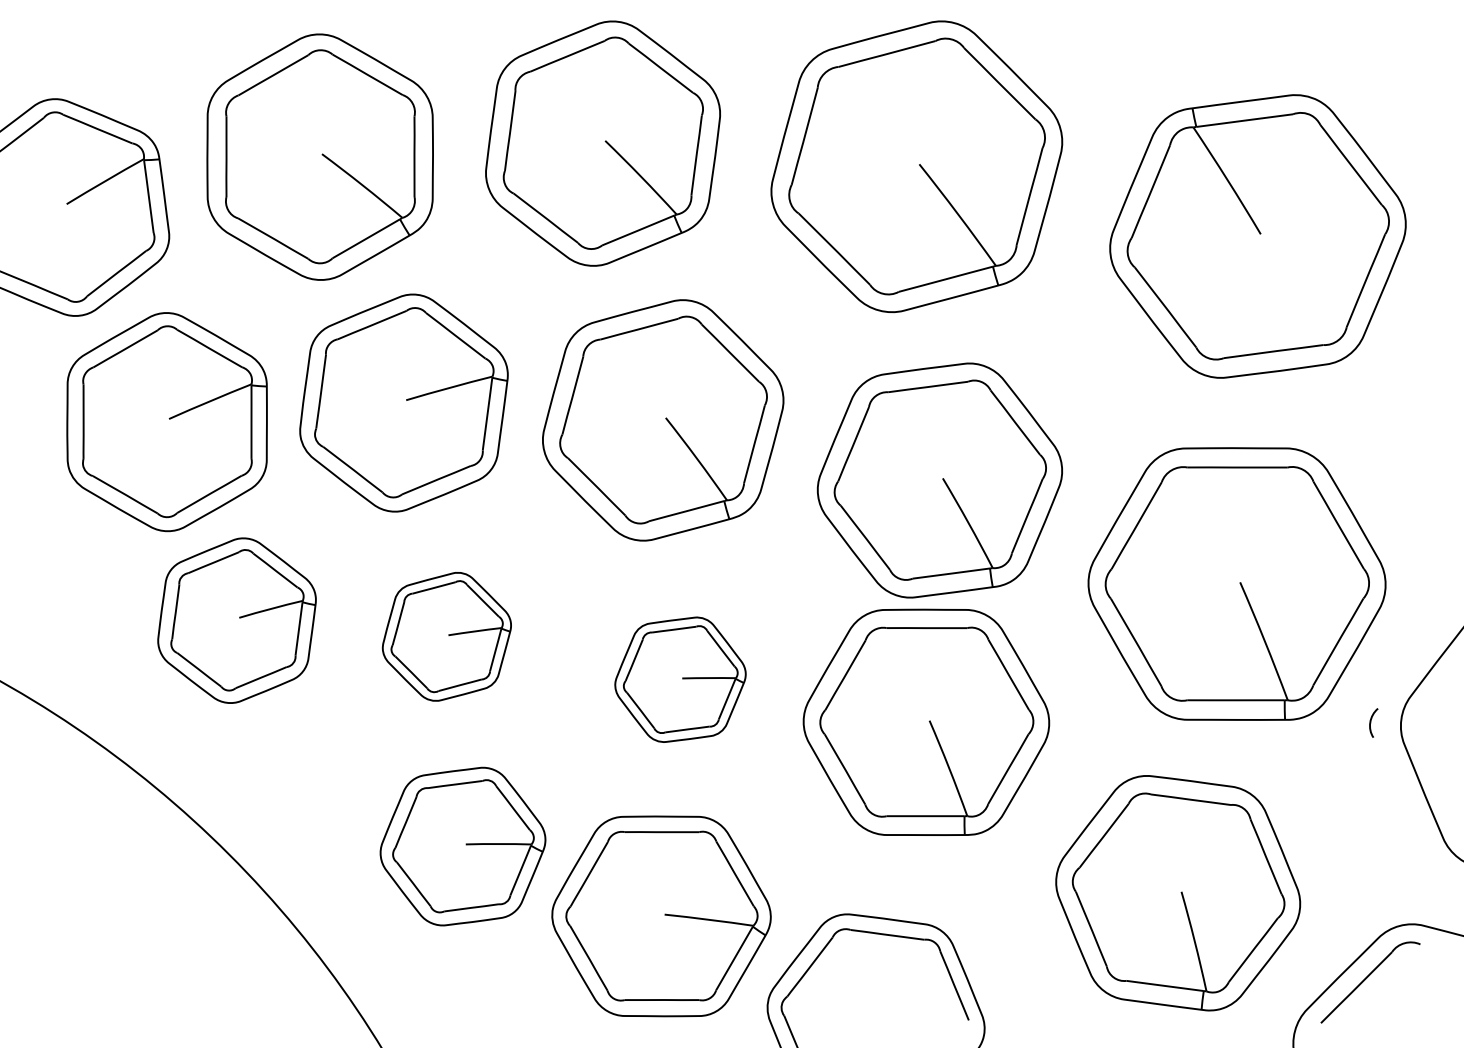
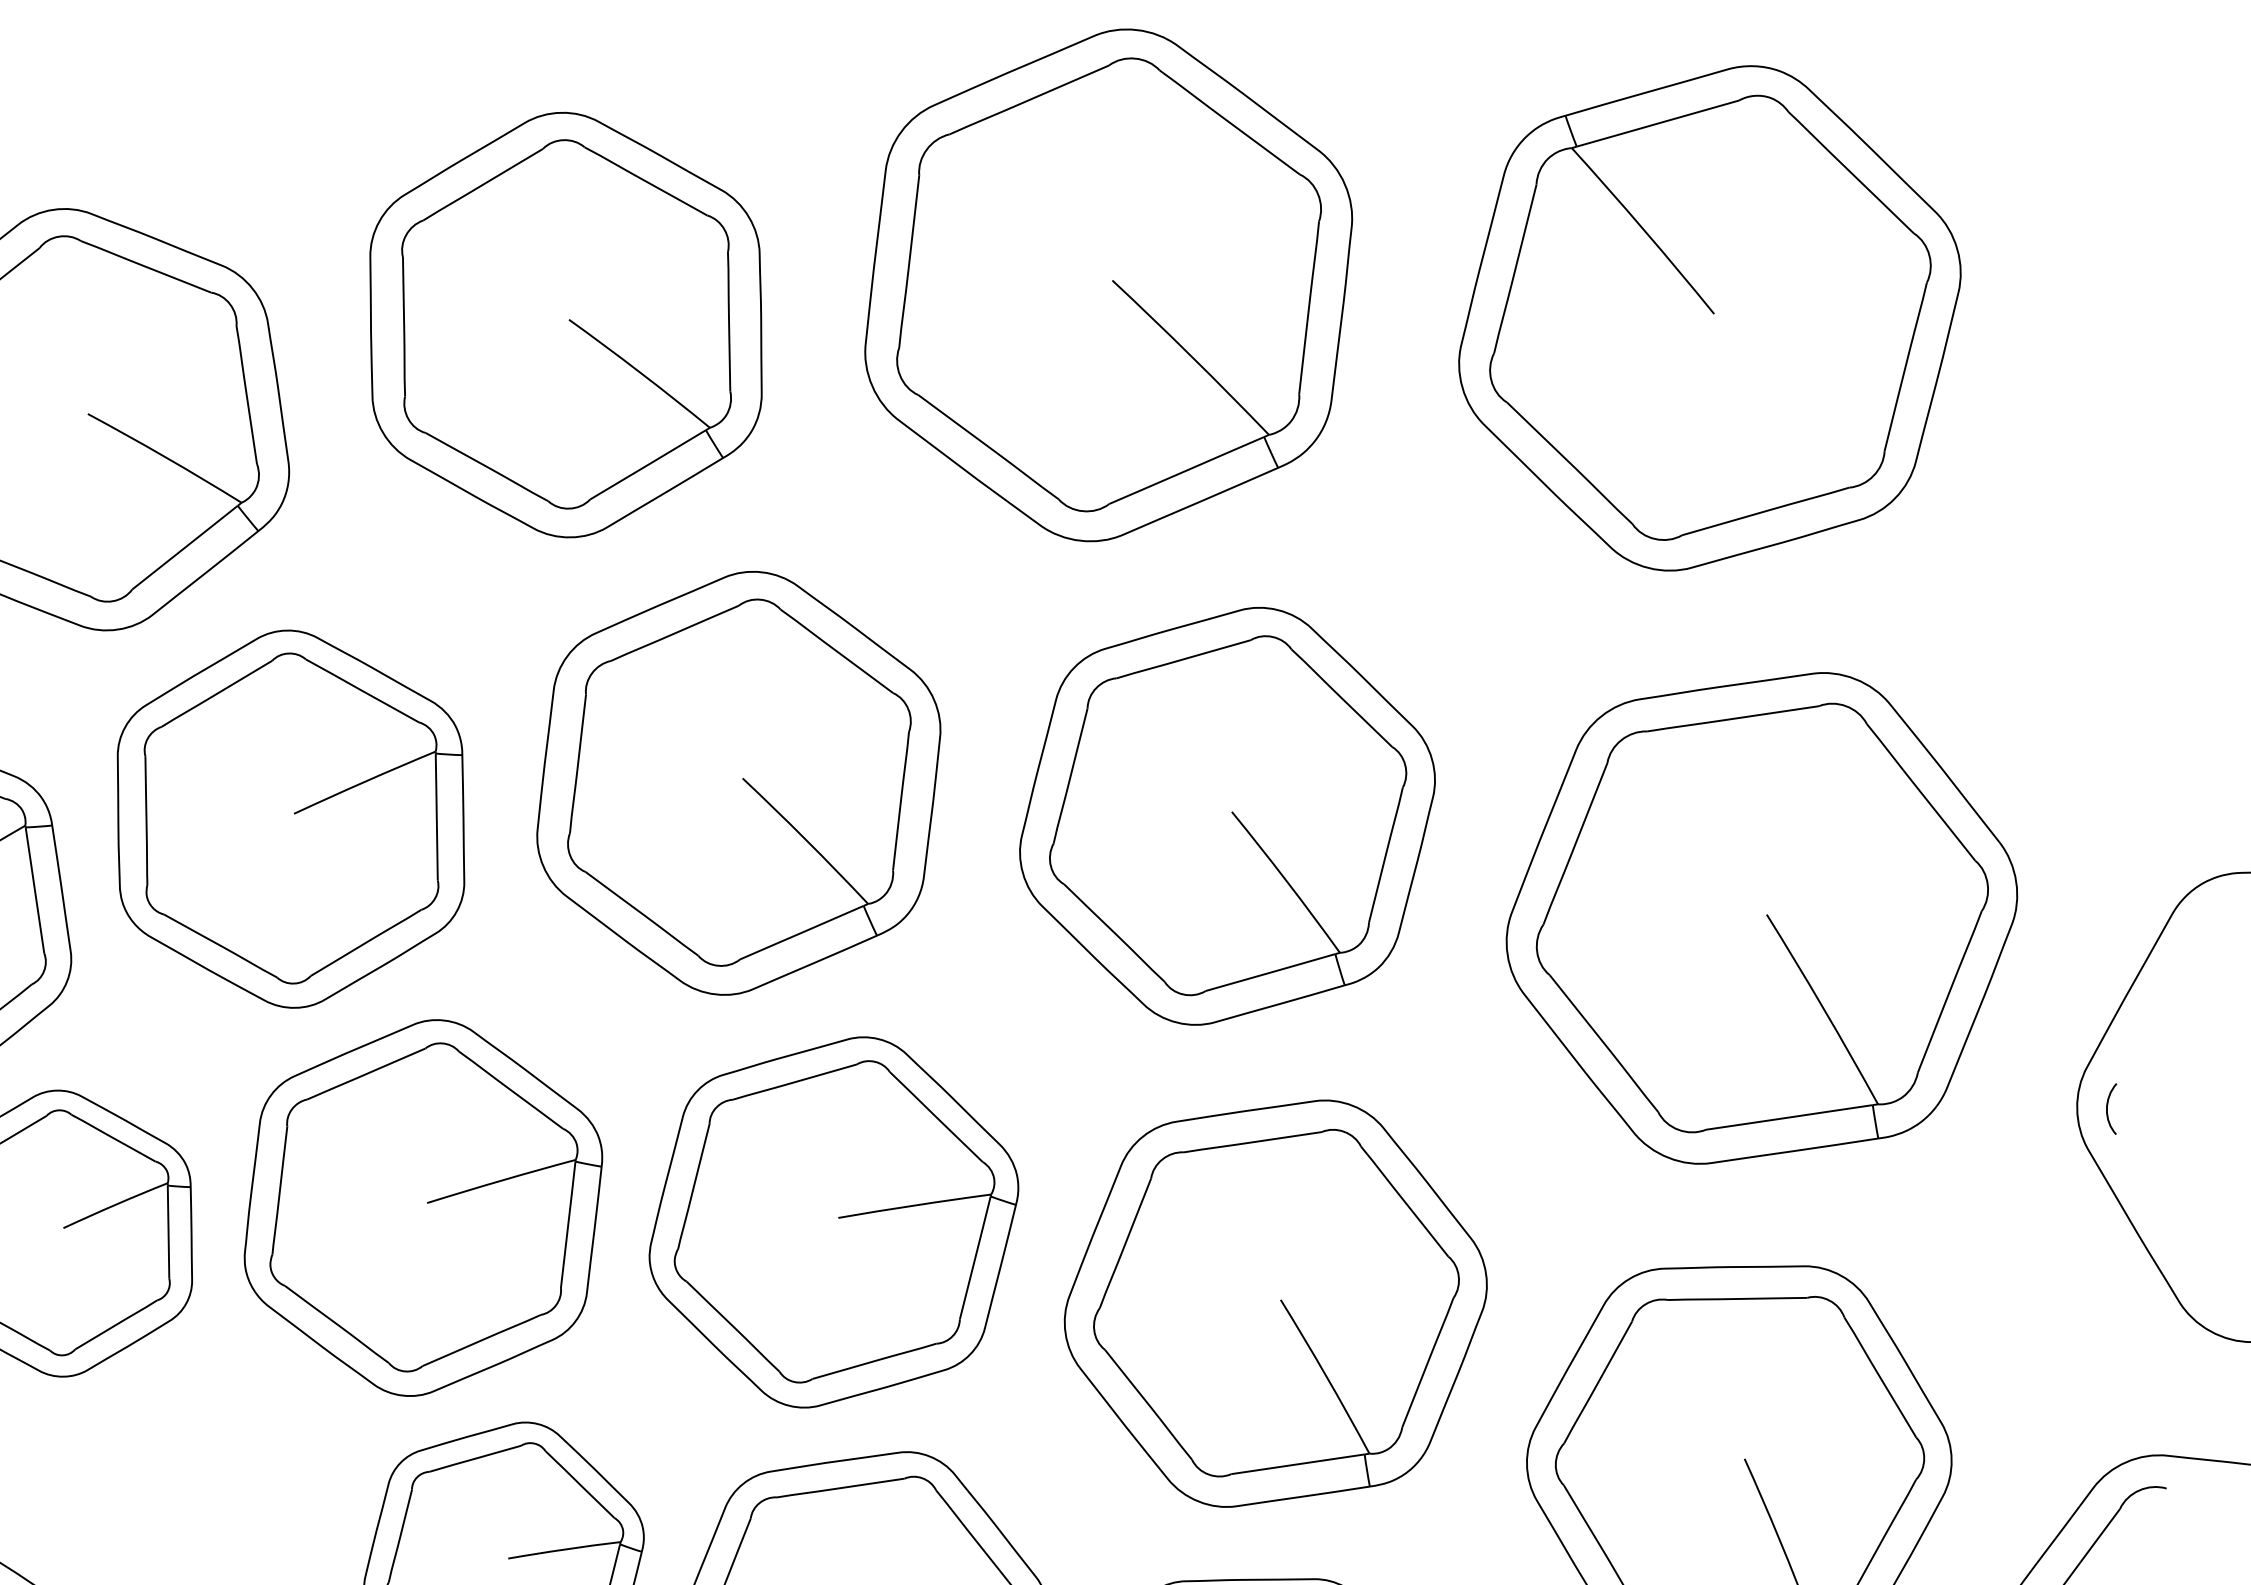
part: (446, 636) -> (422, 1207), size x1.67
part: (680, 679) -> (833, 1222), size x1.67
part: (926, 721) -> (1275, 1302), moved
curve: (1371, 722) -> (2108, 1109), moved

